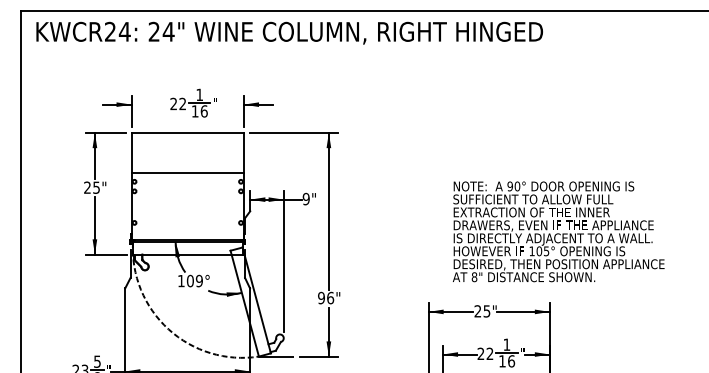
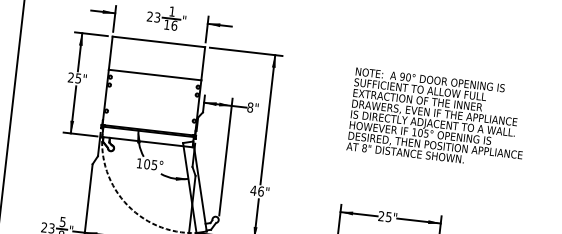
text: (182, 104) -> (157, 17), 22 -> 23
text: (305, 199) -> (249, 107), 9" -> 8"
text: (558, 231) -> (438, 118), moved
text: (198, 280) -> (153, 164), 109° -> 105°
text: (321, 297) -> (253, 190), 96" -> 46"

